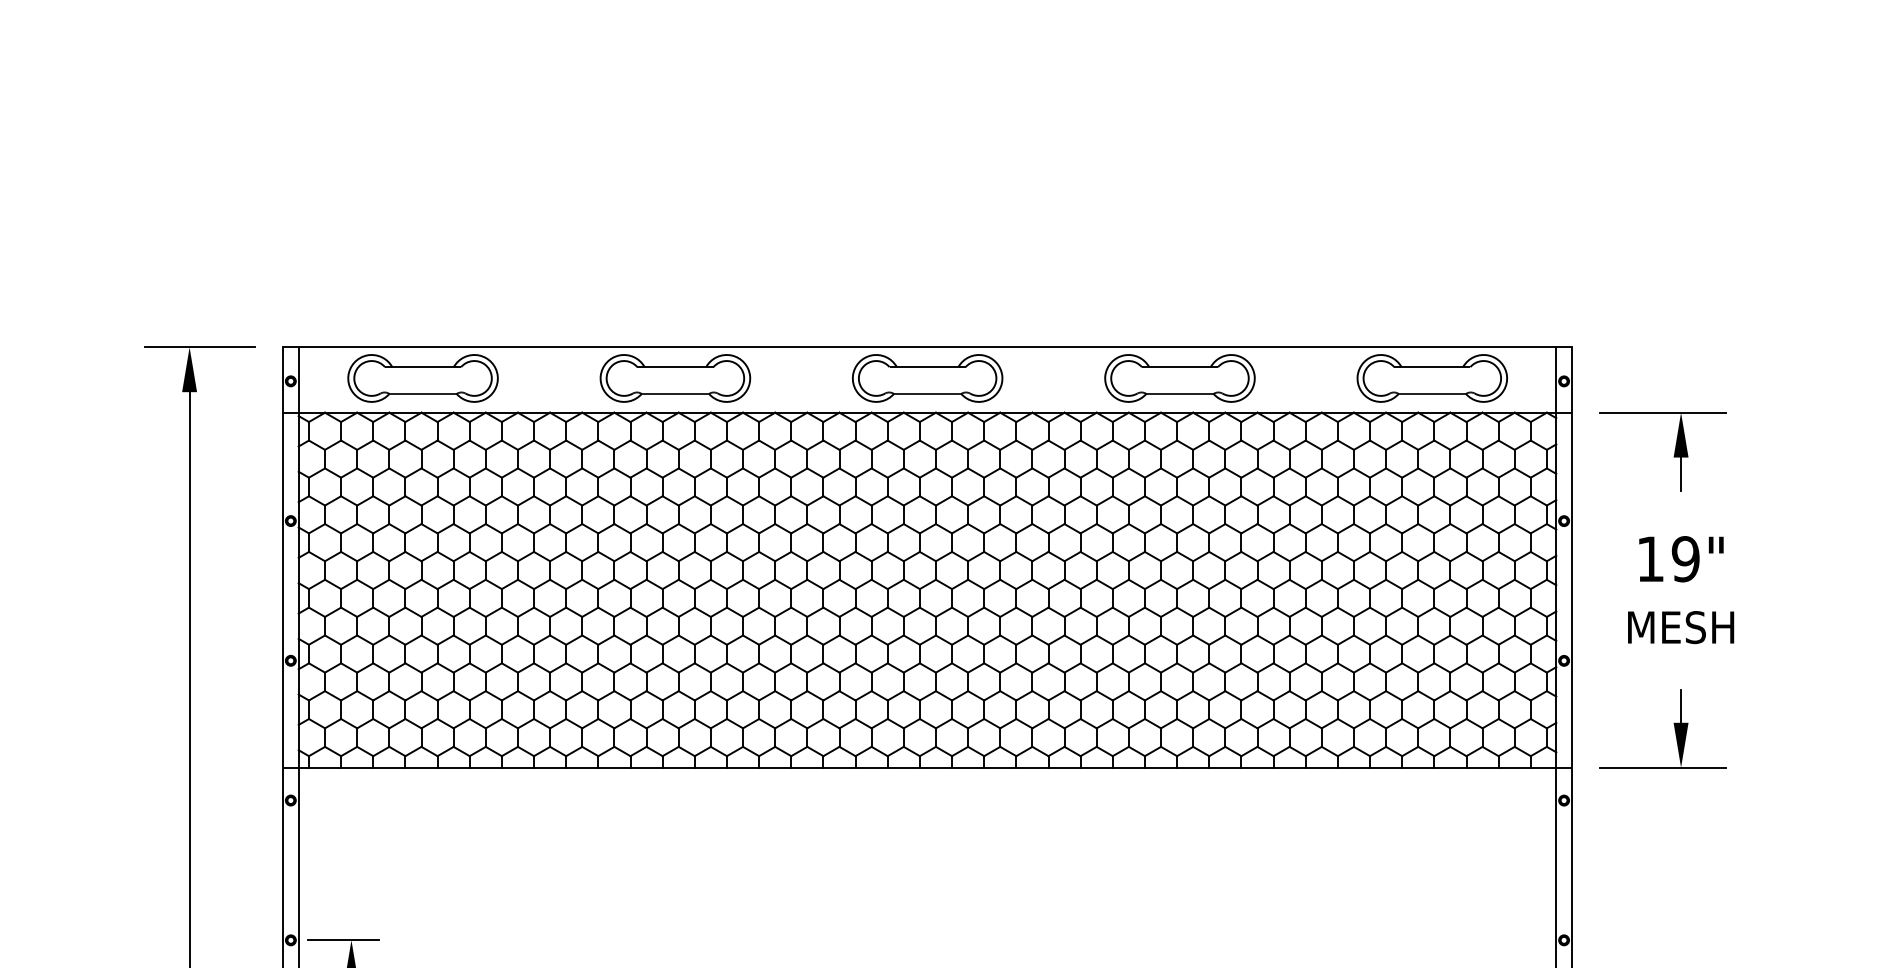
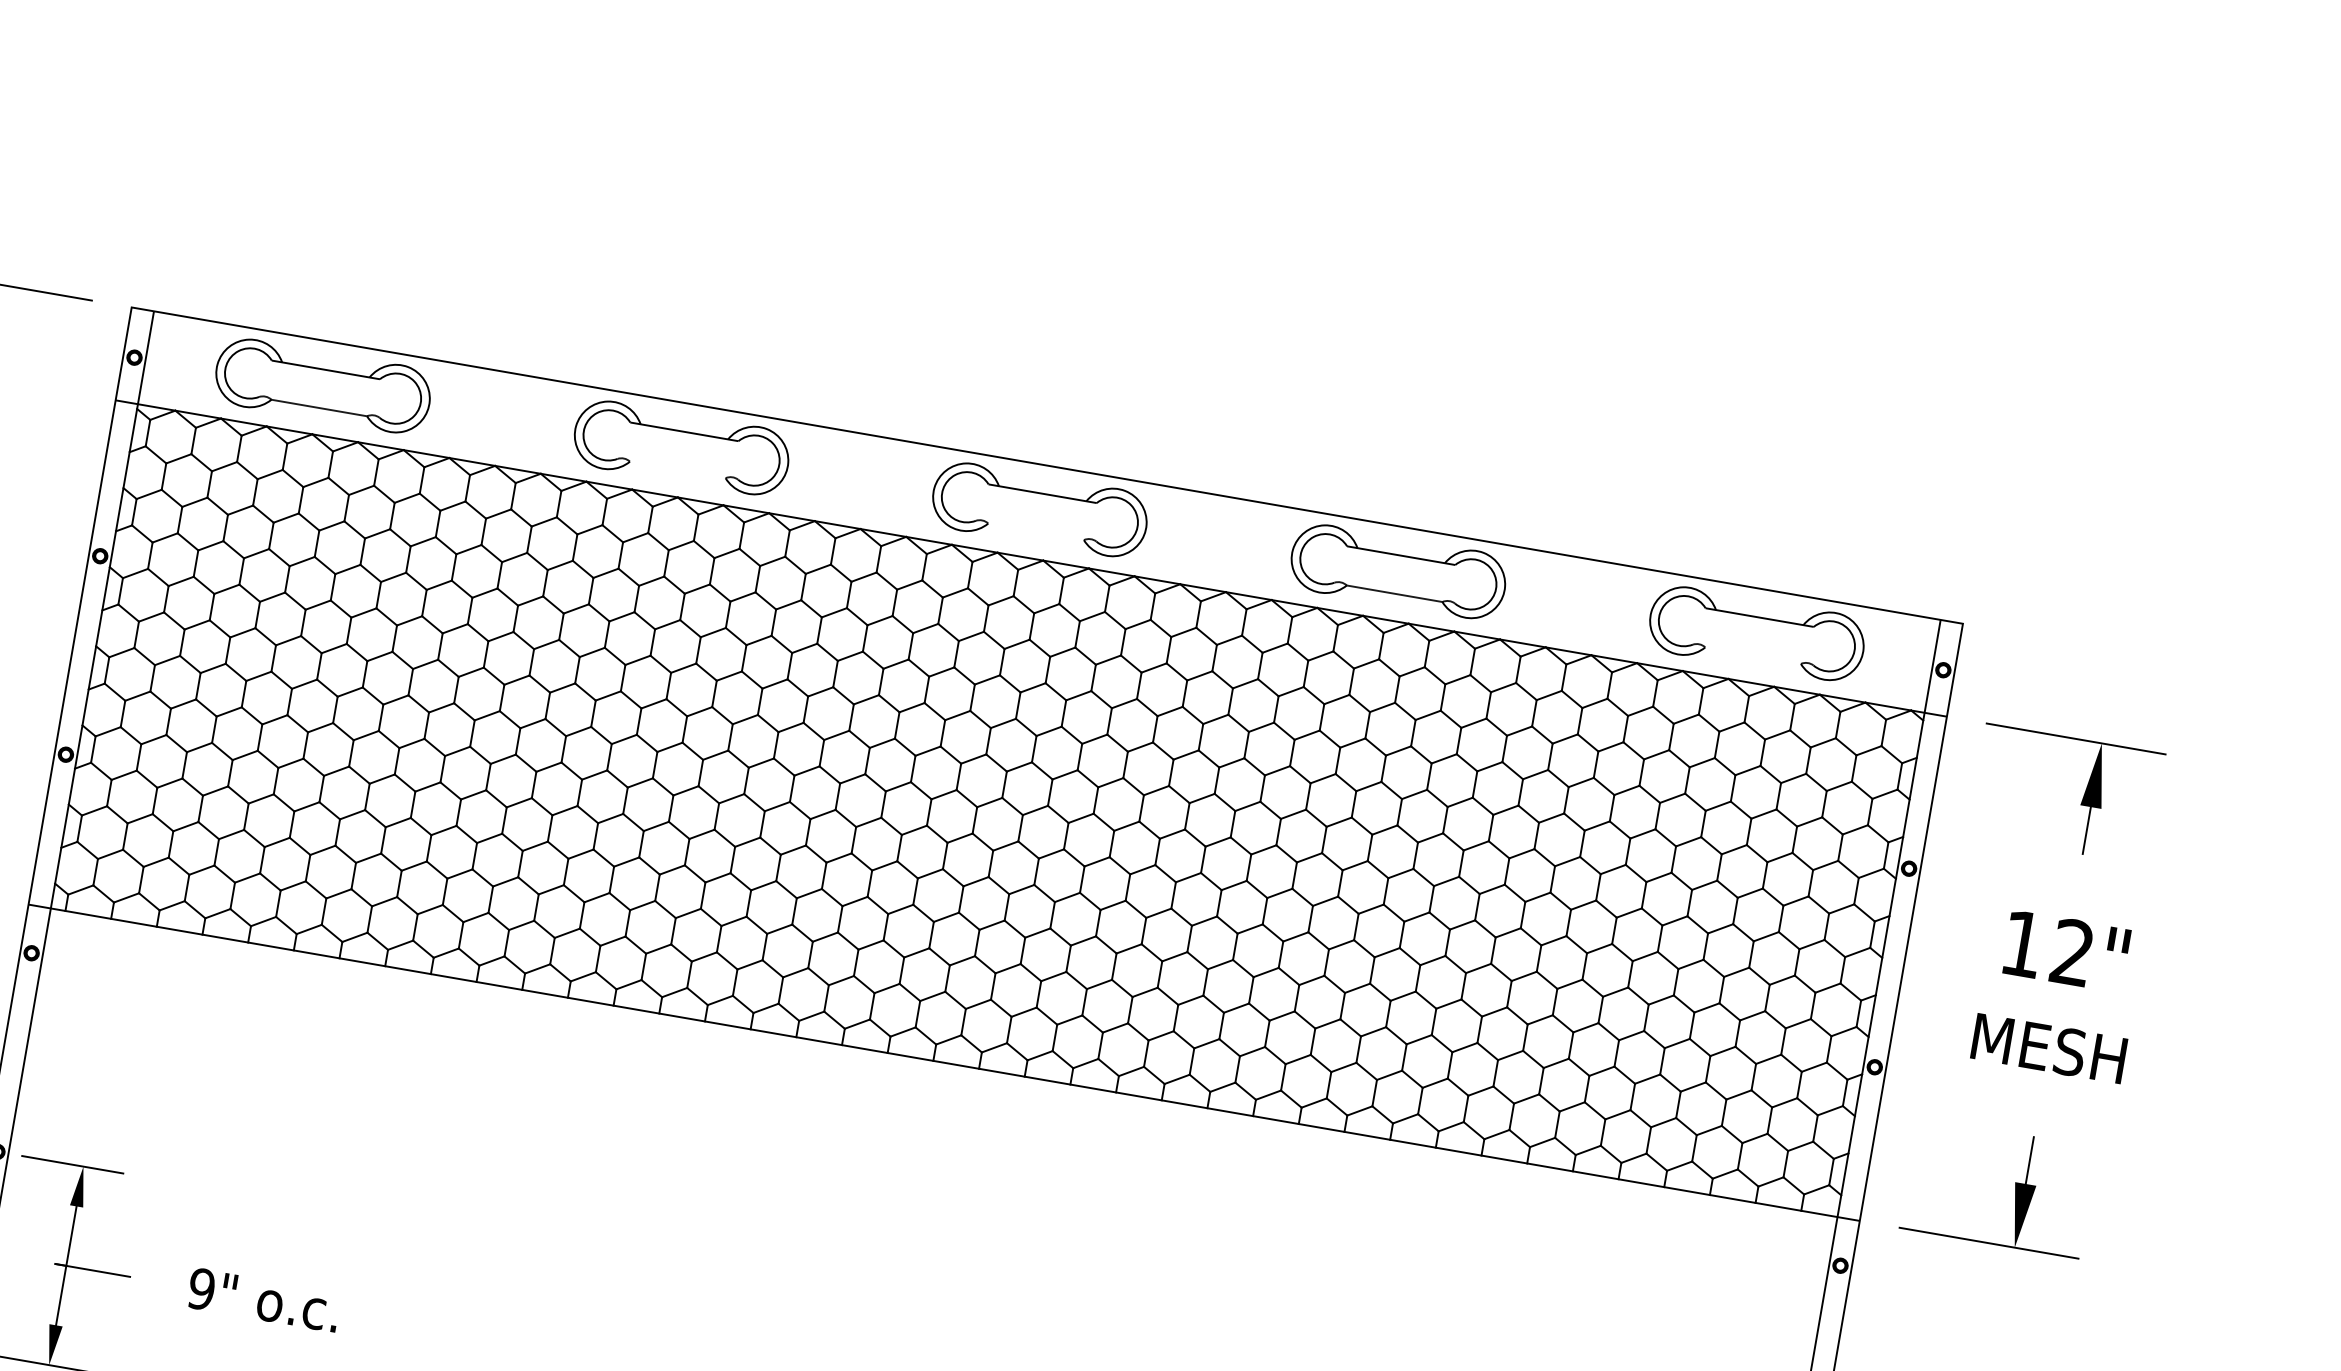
line: (675, 393) -> (678, 469), removed
line: (927, 393) -> (1036, 531), removed
line: (1432, 393) -> (1753, 655), removed
text: (1685, 559) -> (2072, 953), 19" -> 12"

